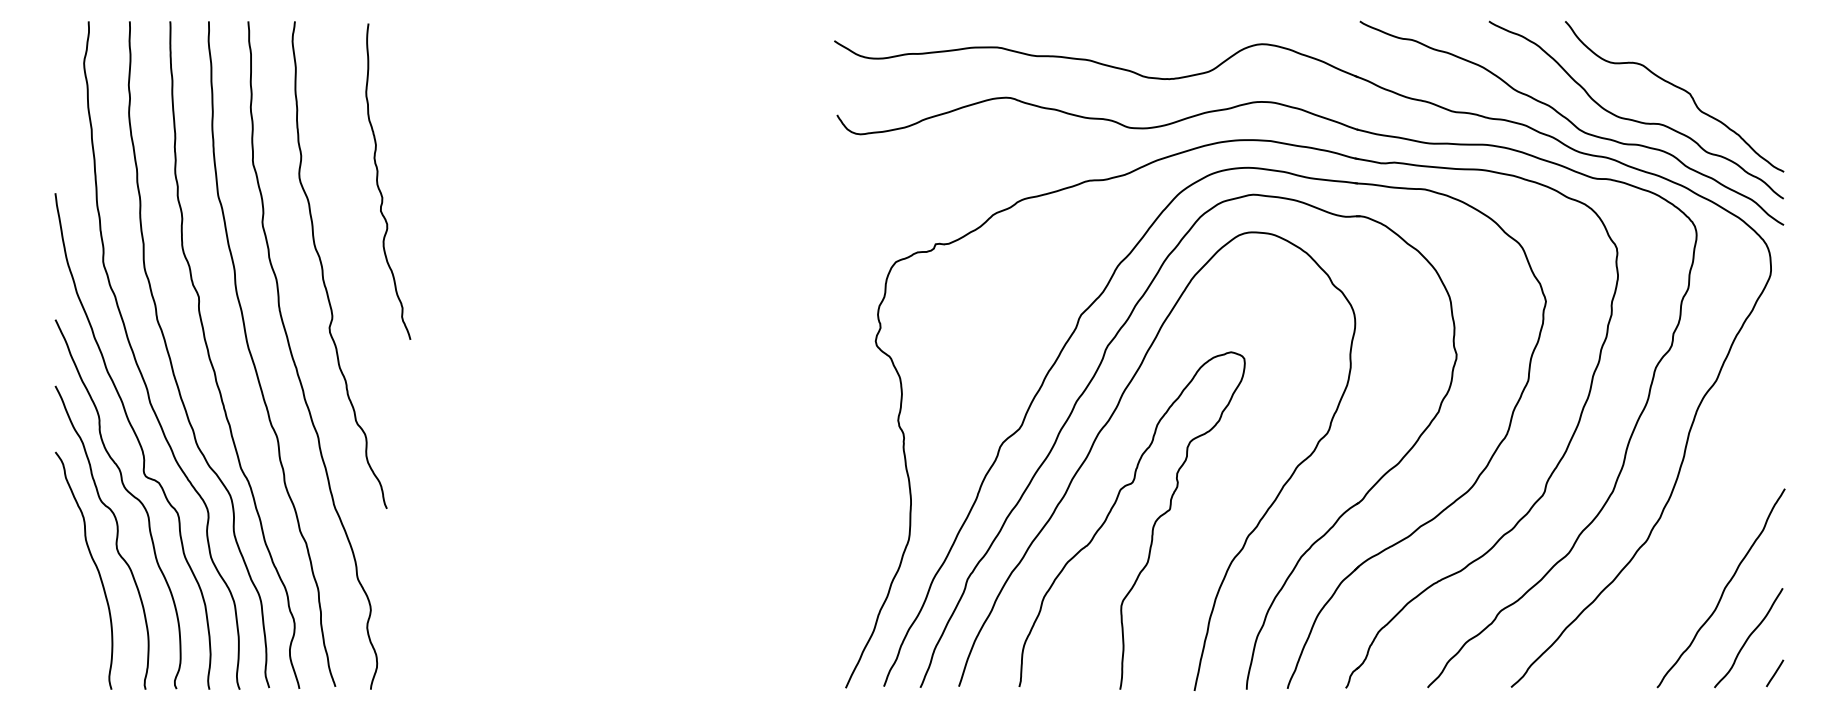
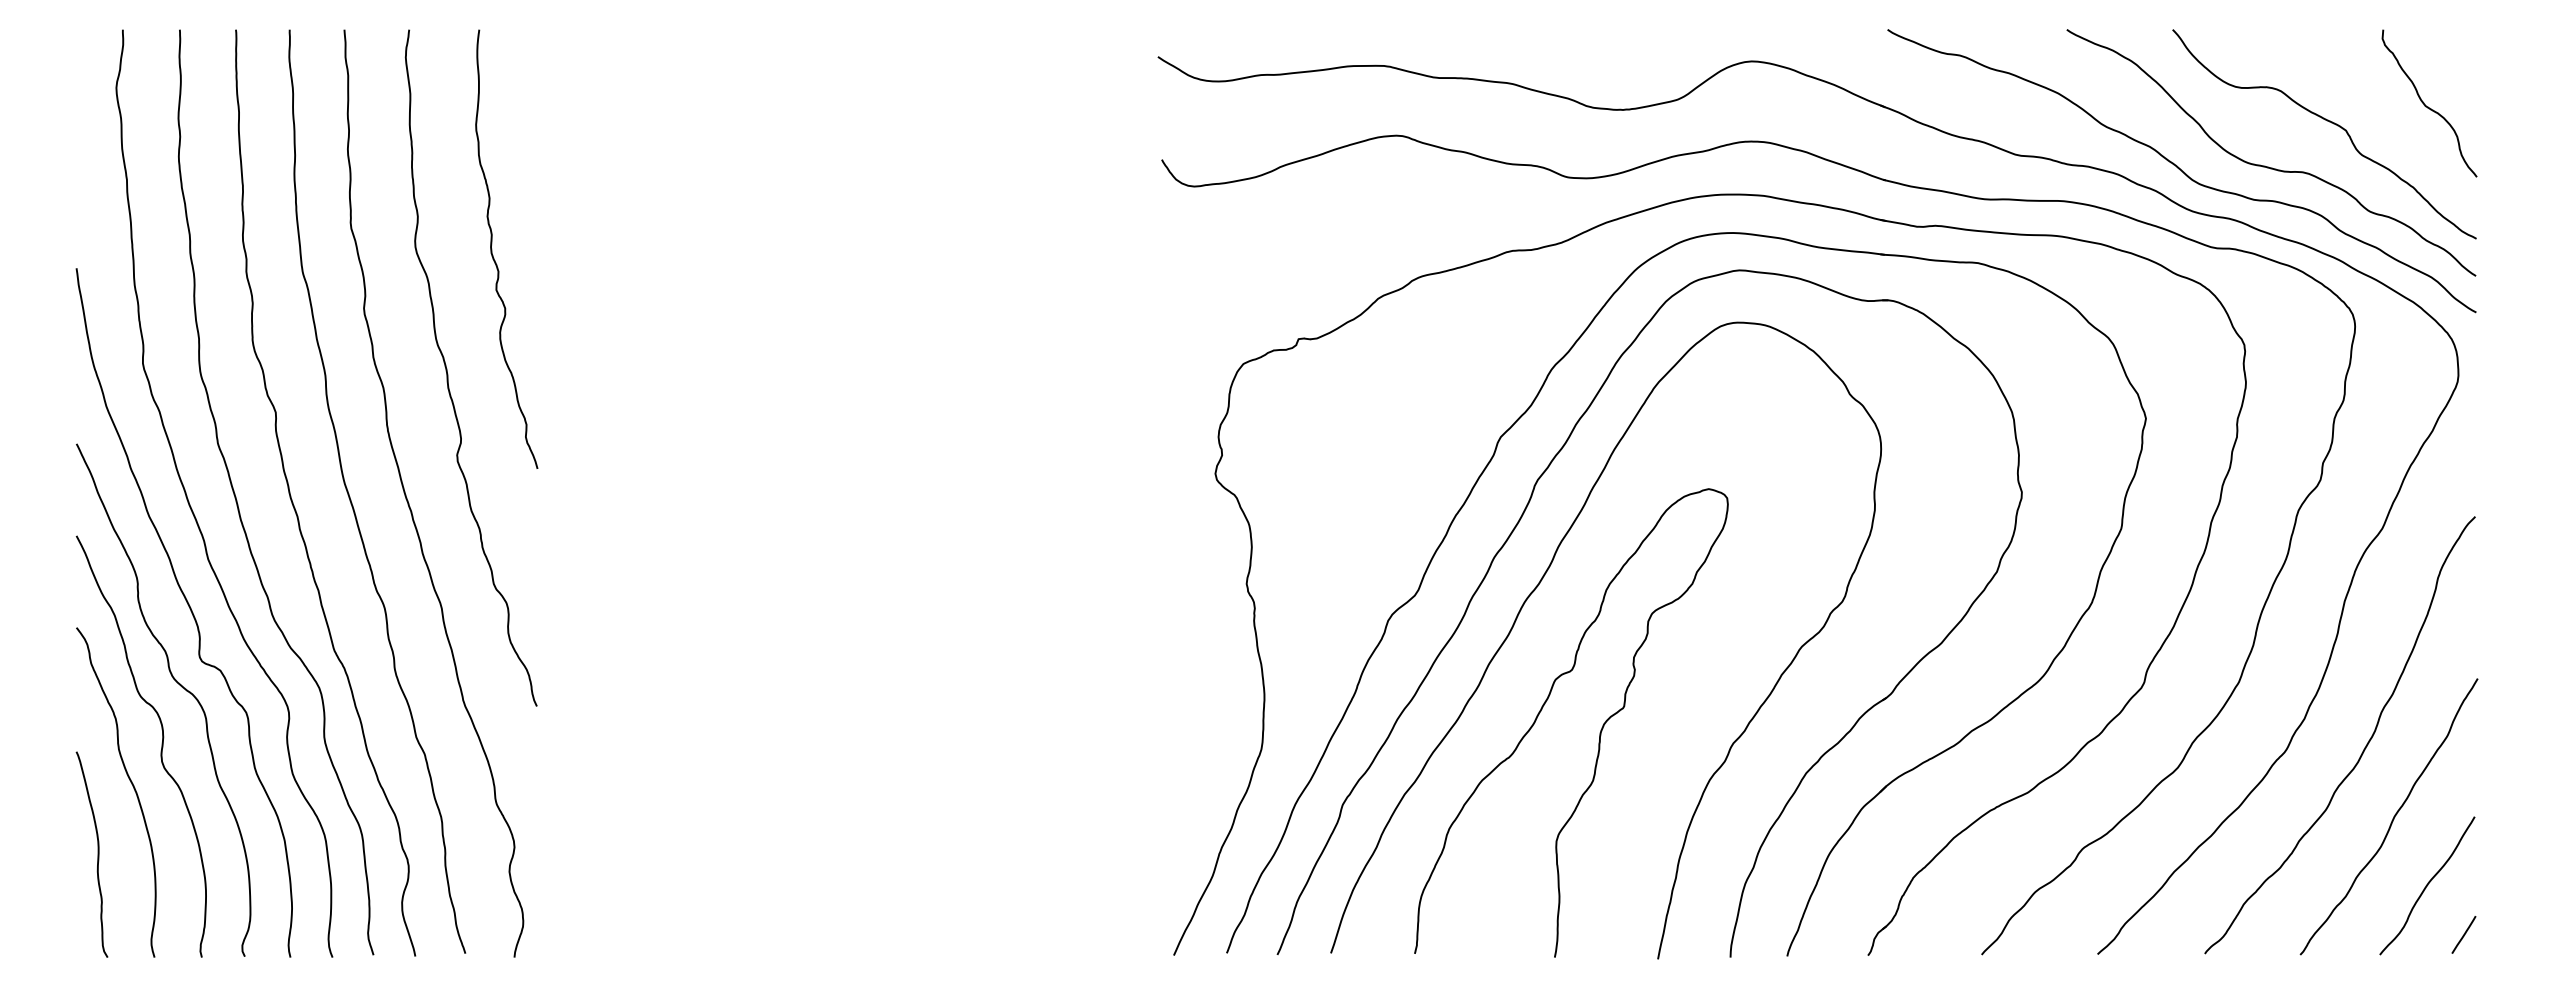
curve: (1749, 76) -> (2428, 106), added
curve: (378, 181) -> (492, 248), moved
curve: (1703, 538) -> (2364, 747), added
curve: (70, 615) -> (97, 854), added

